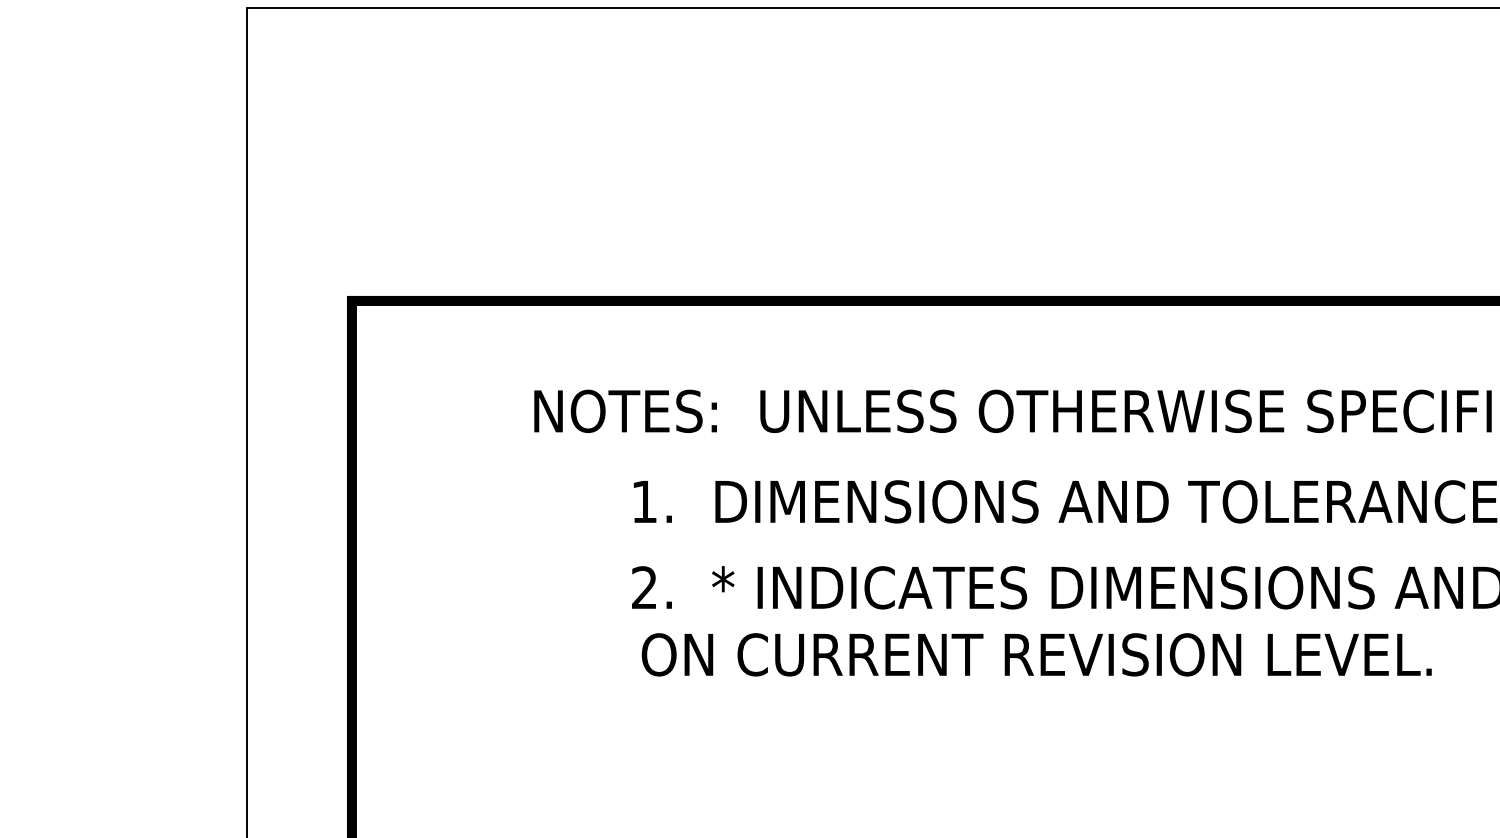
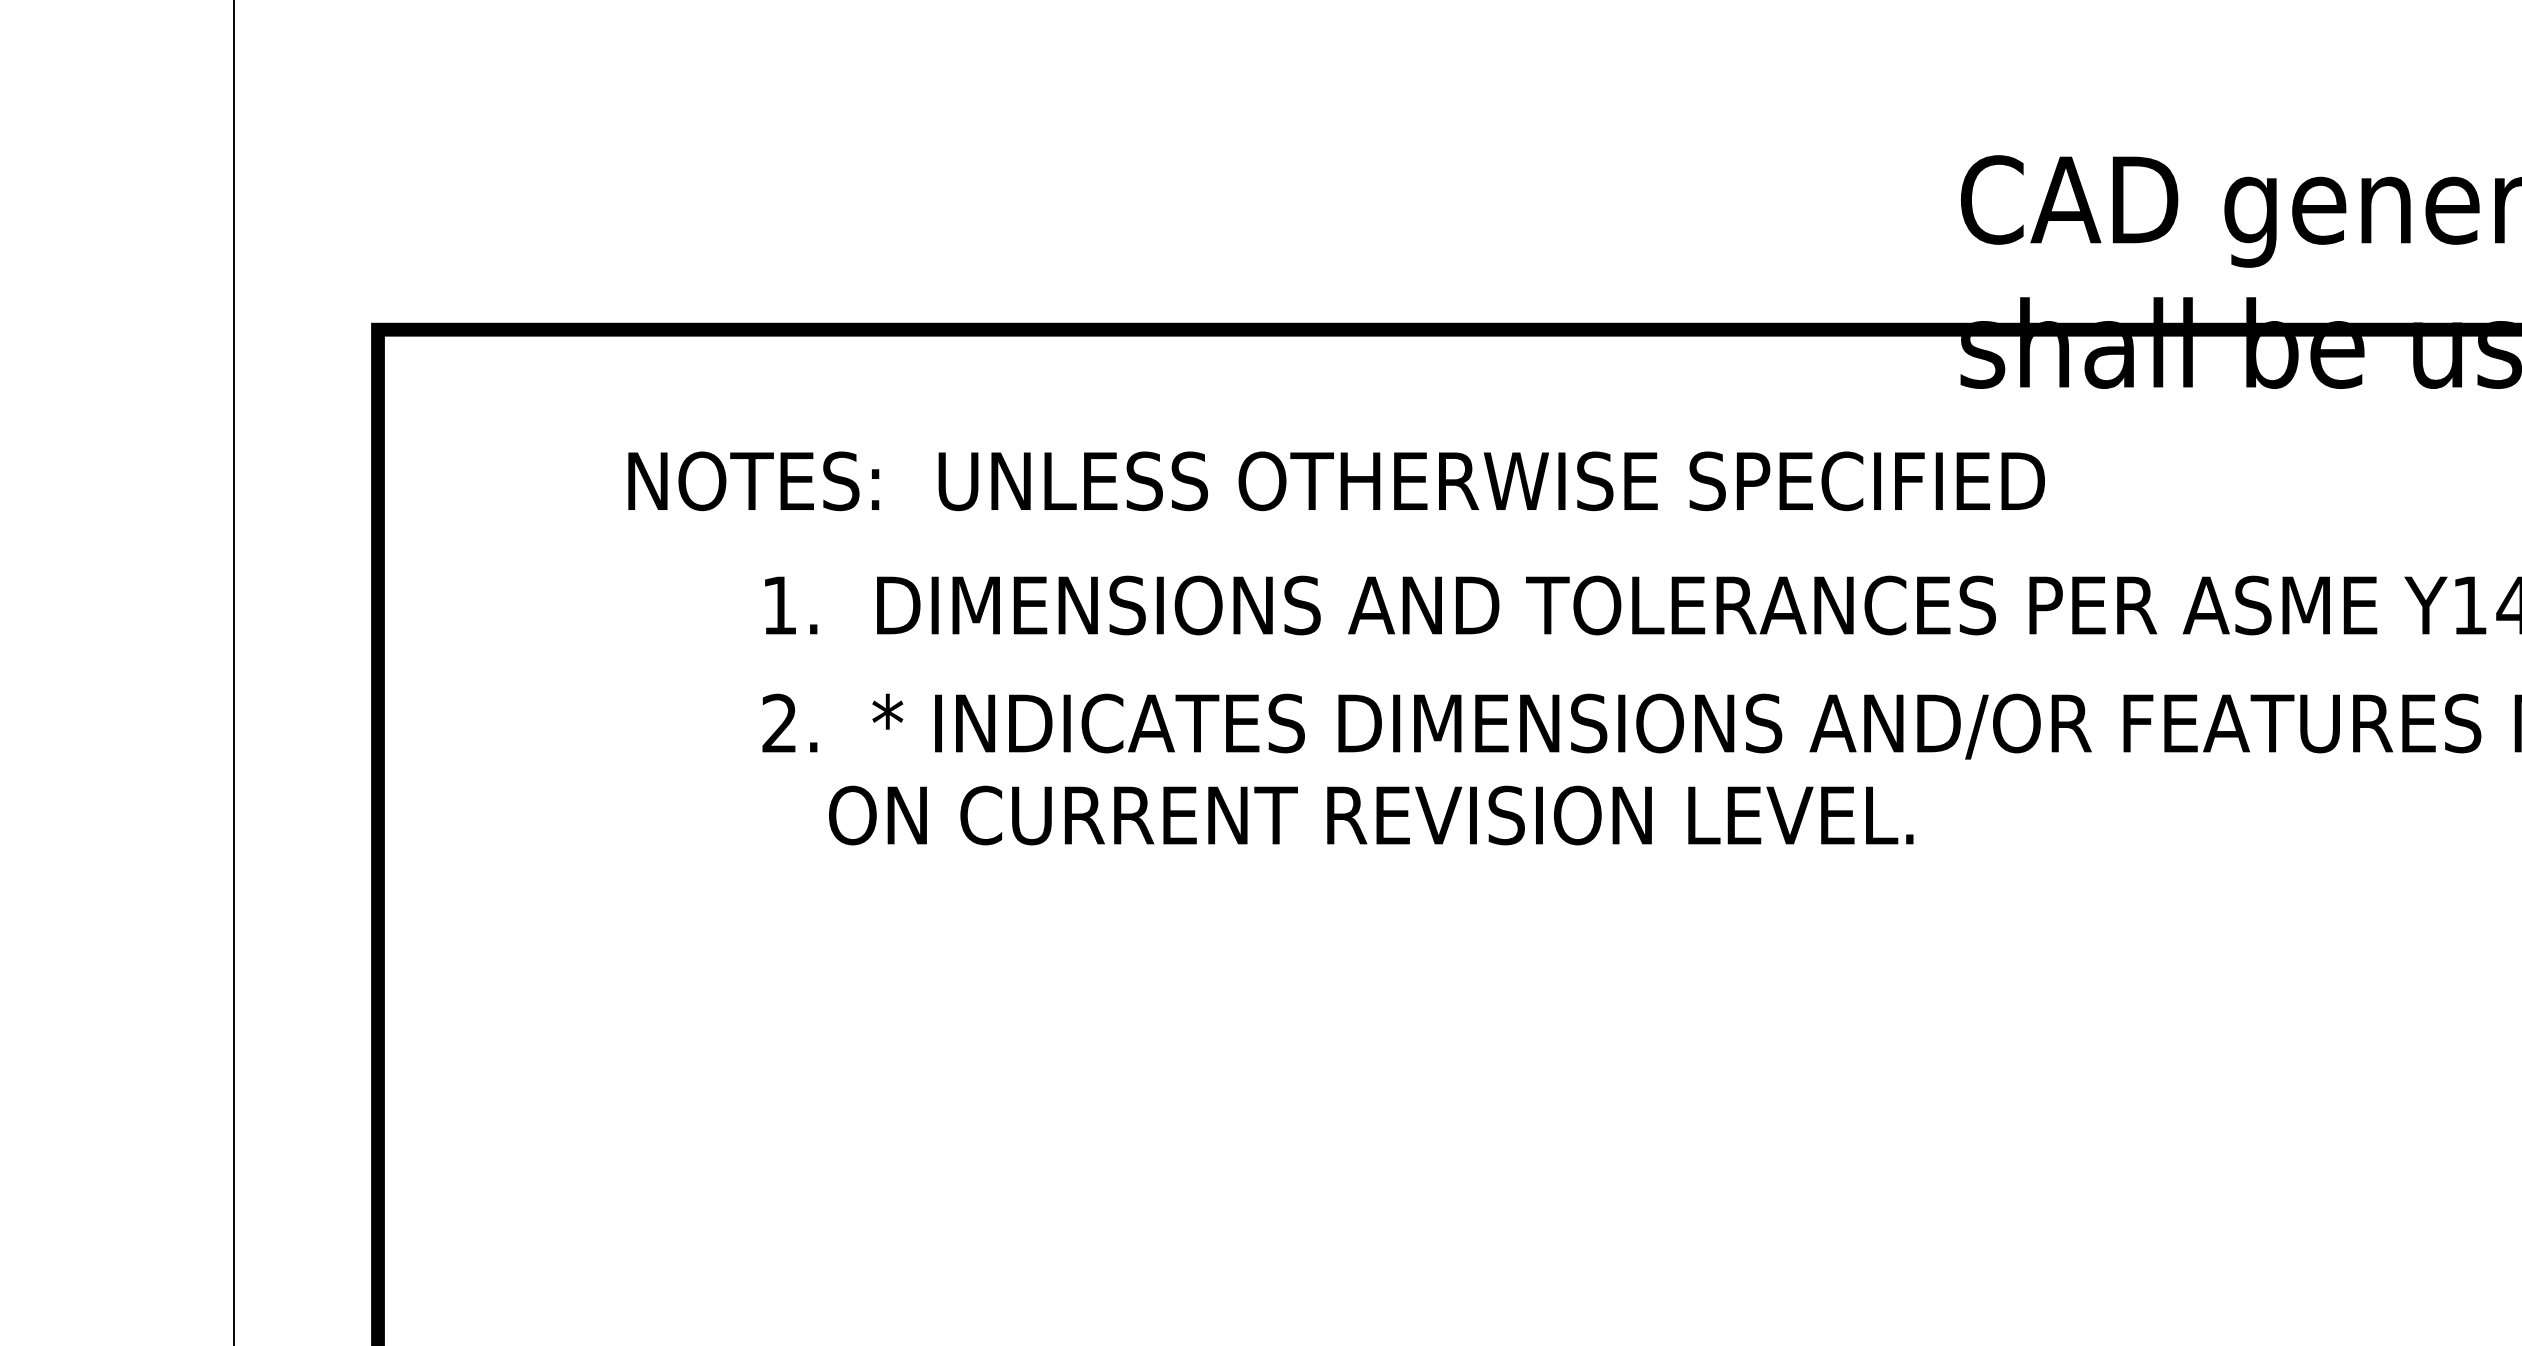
text: (1036, 654) -> (1371, 815), moved

